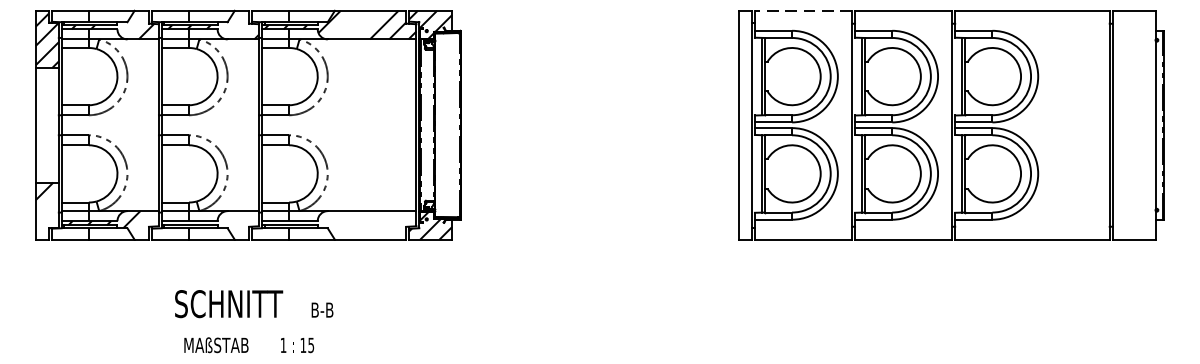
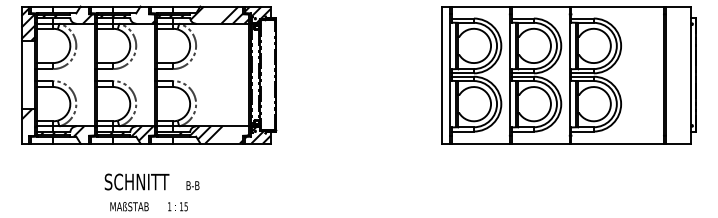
line: (803, 10) -> (480, 6), dashed -> solid
hatch: (219, 222) -> (131, 133), added
hatch: (358, 224) -> (214, 134), added

